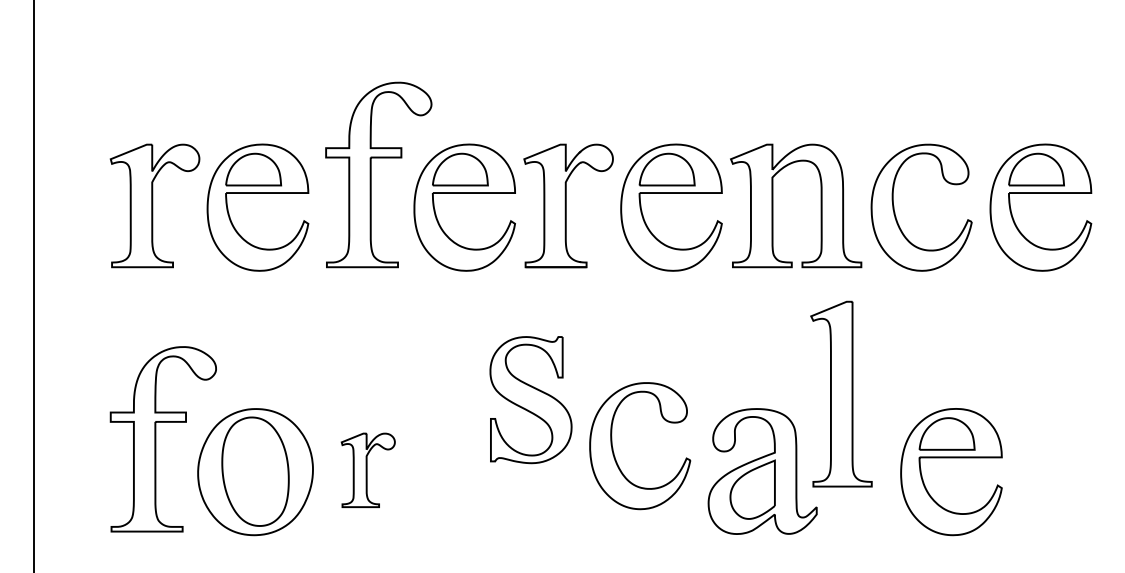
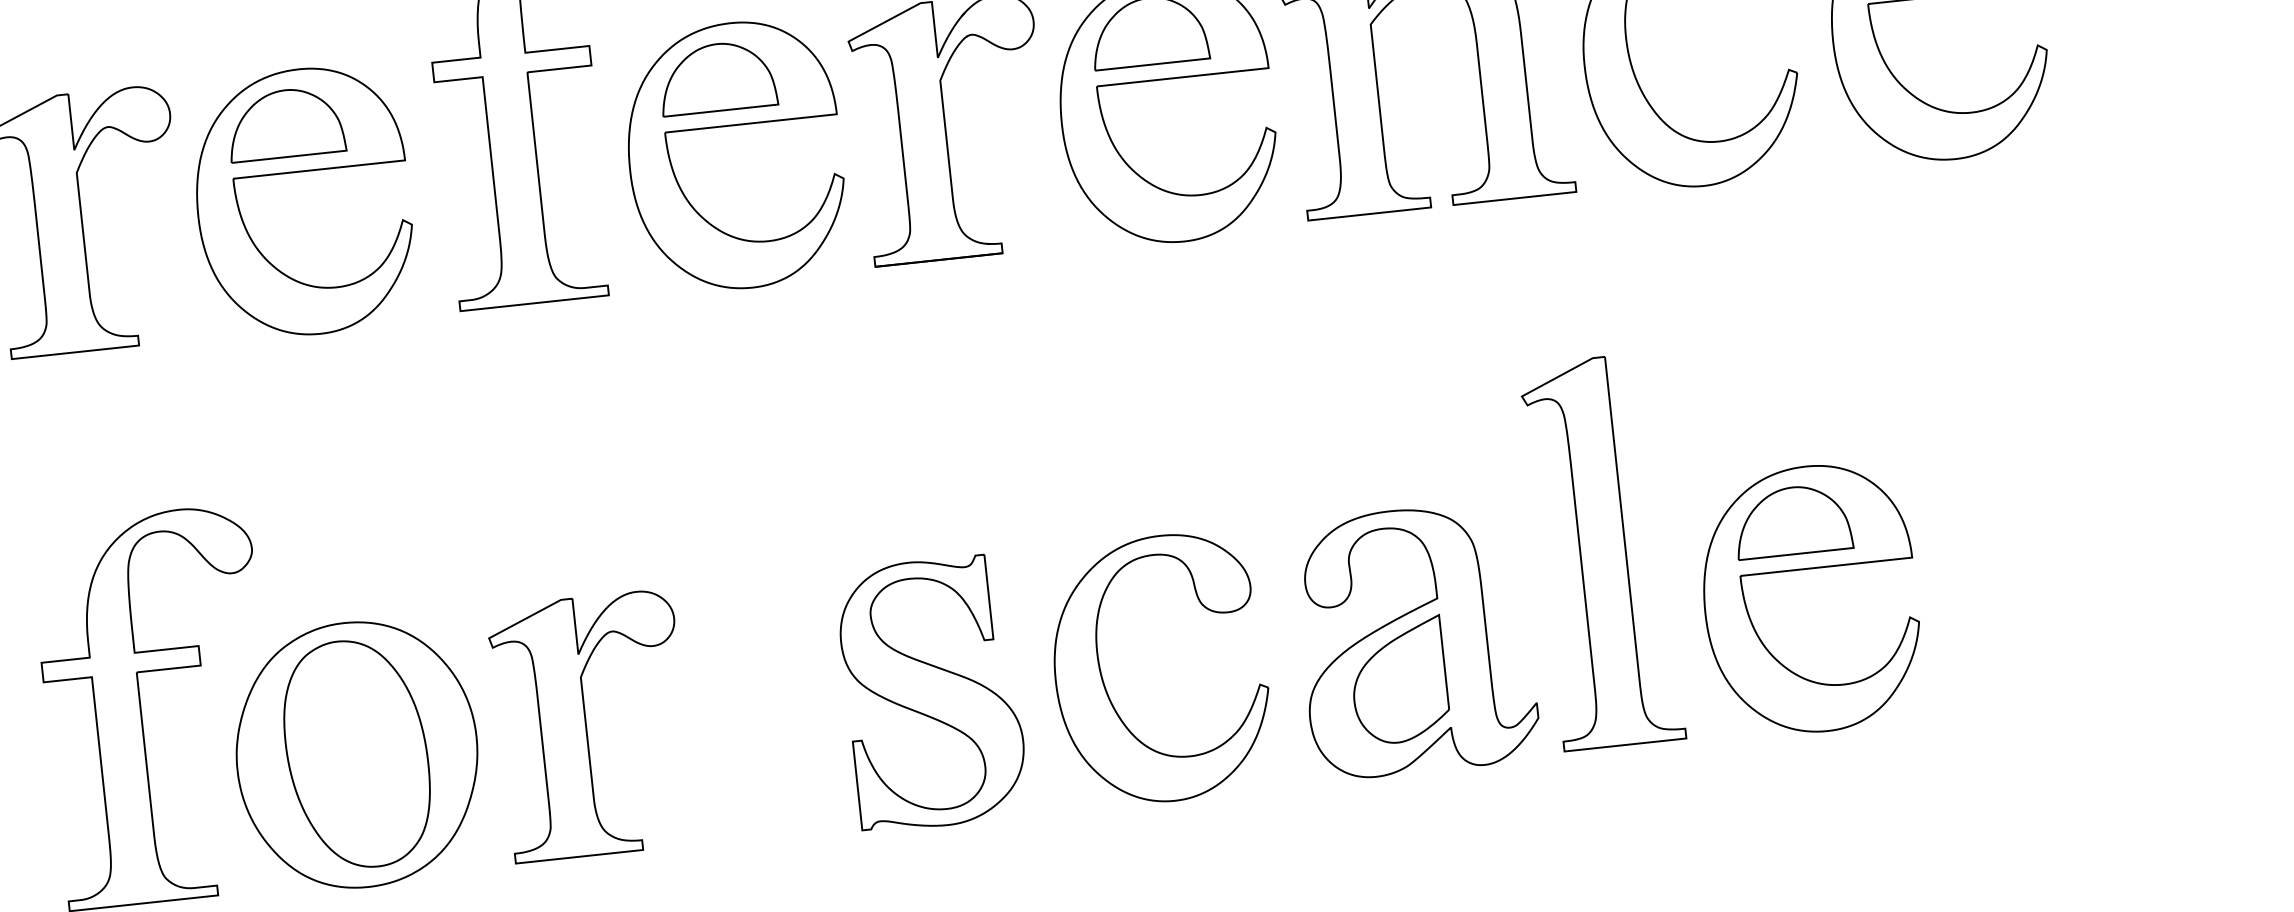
part: (841, 393) -> (1602, 550), moved
part: (530, 400) -> (931, 694), moved
part: (614, 452) -> (1108, 688), moved
part: (368, 470) -> (592, 726), size x1.67

